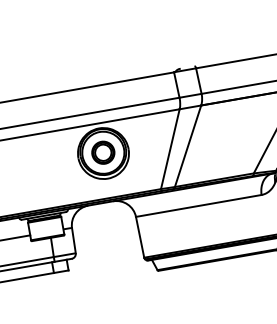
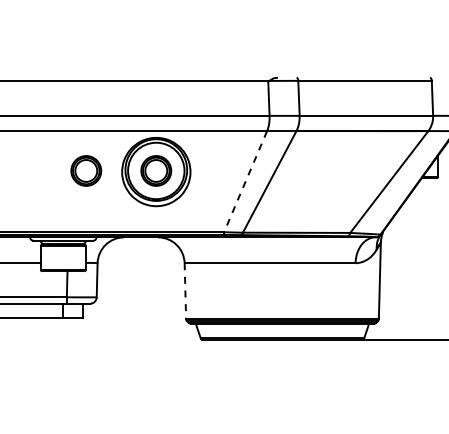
line: (170, 149) -> (245, 181), solid -> dashed
part: (51, 161) -> (86, 170), added
line: (140, 237) -> (185, 291), solid -> dashed

